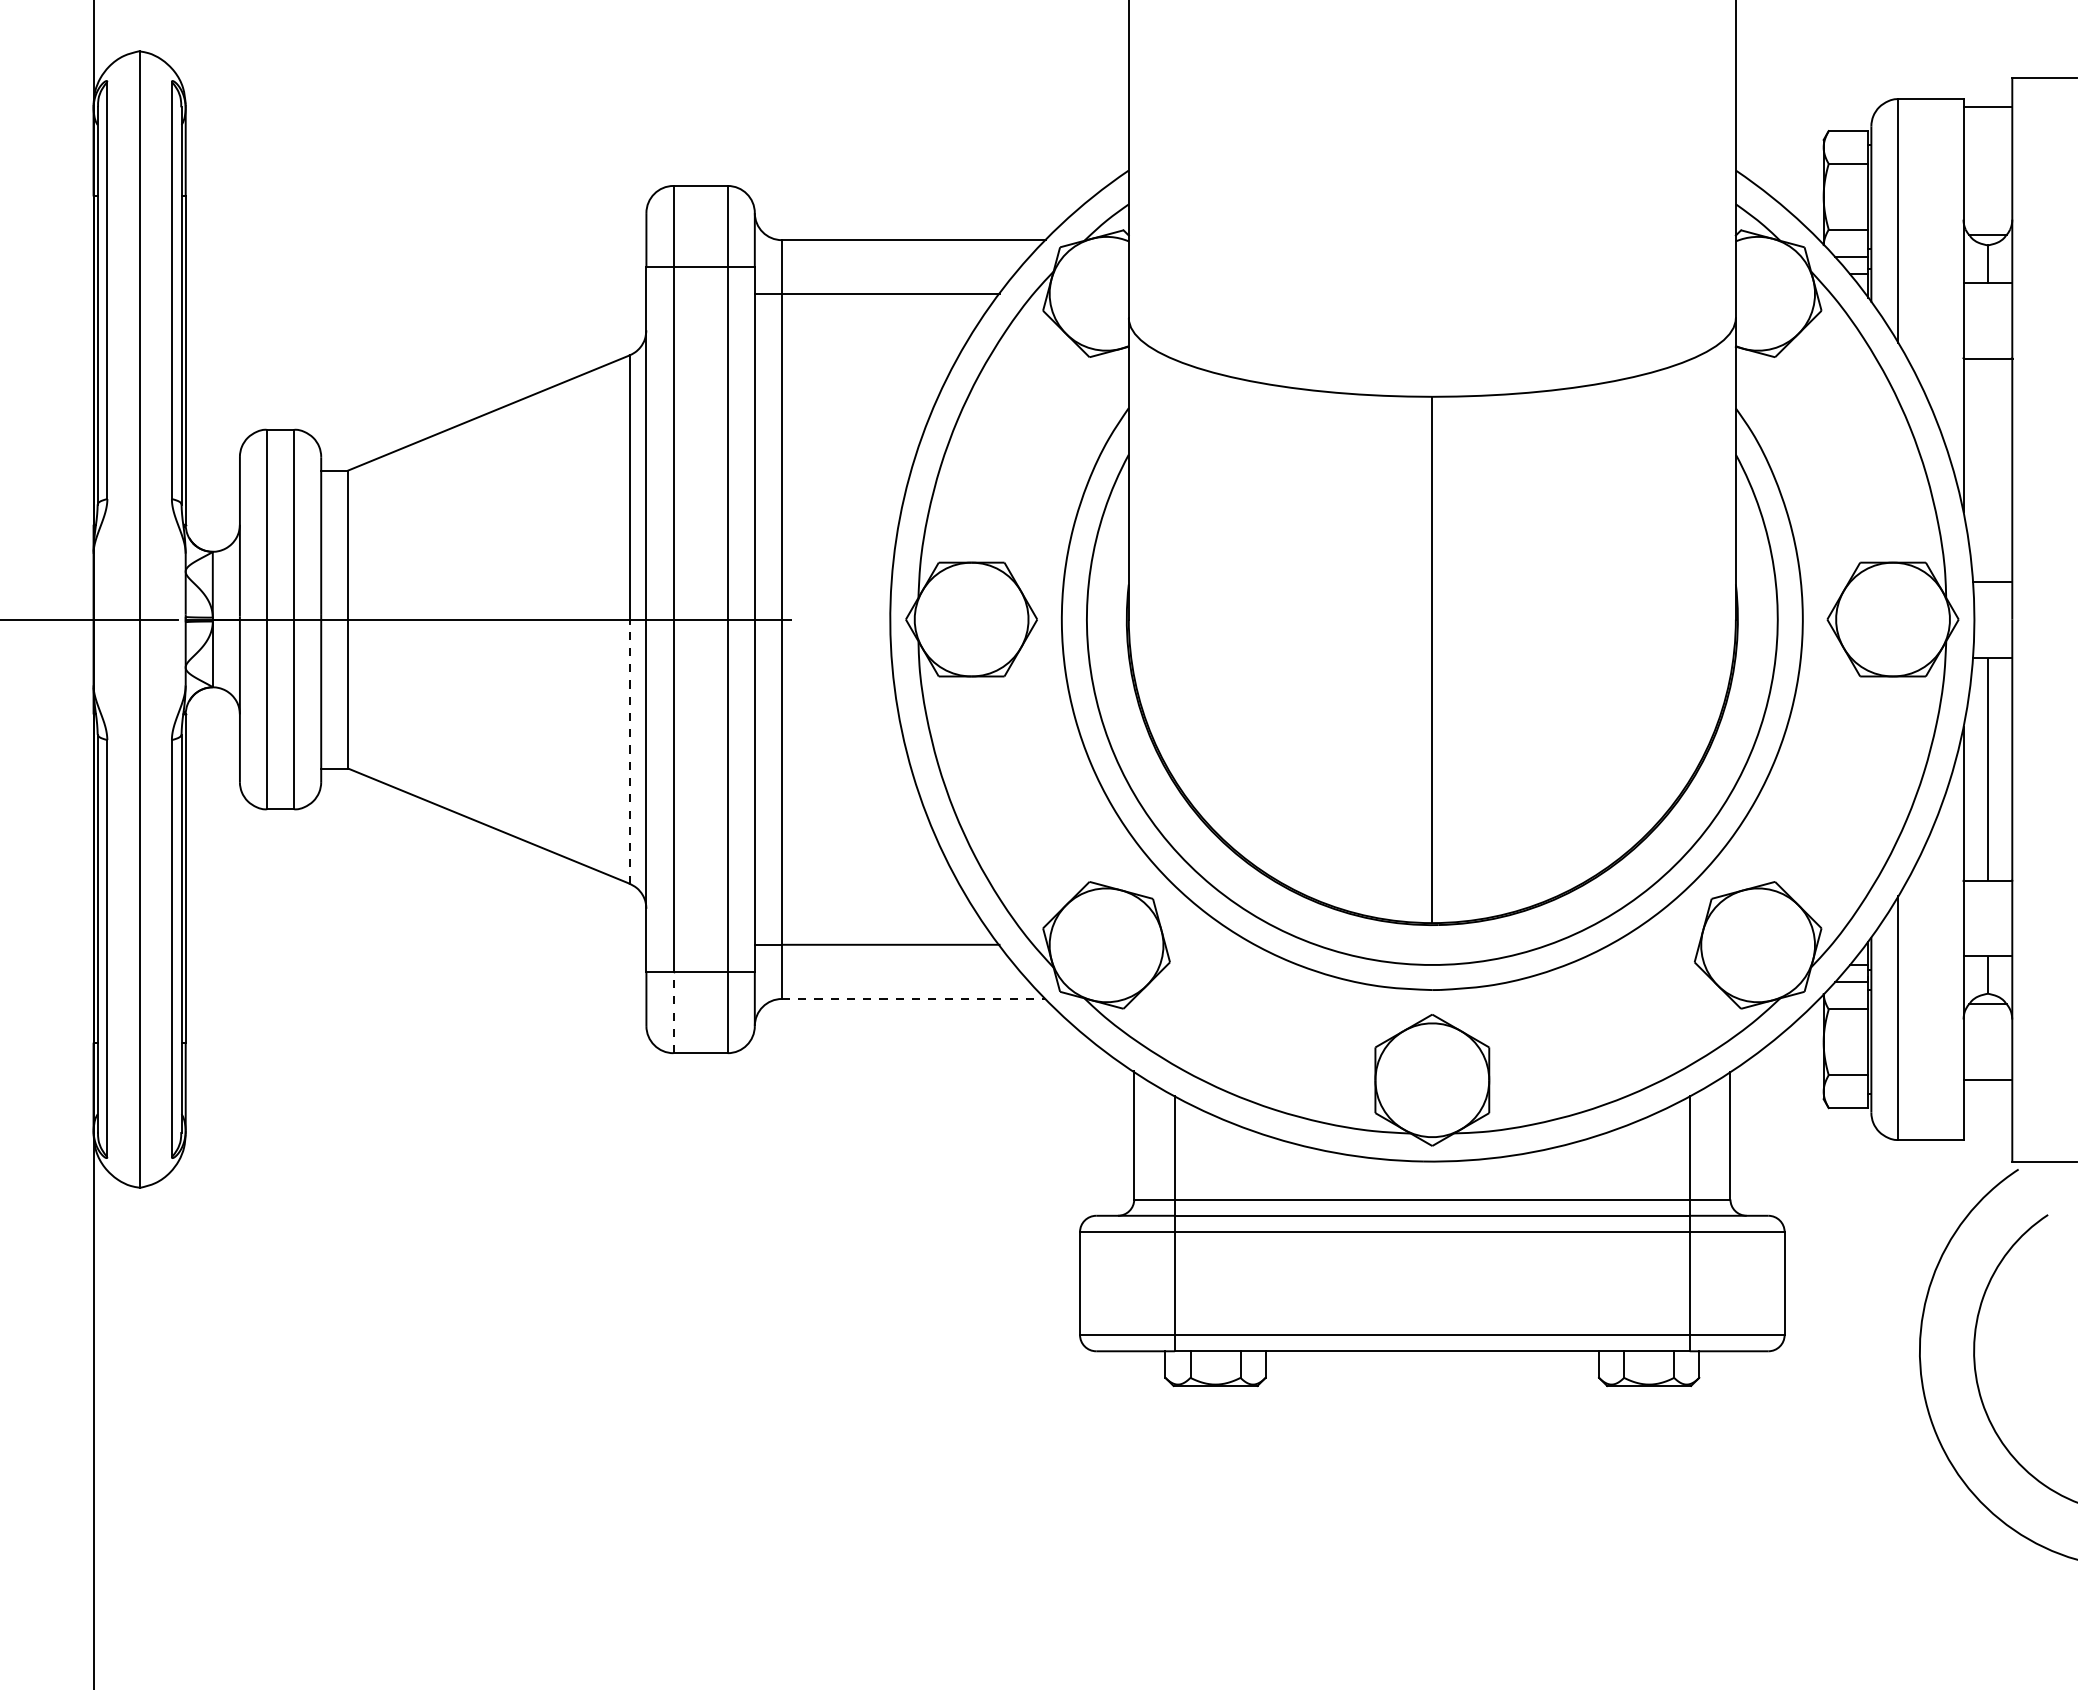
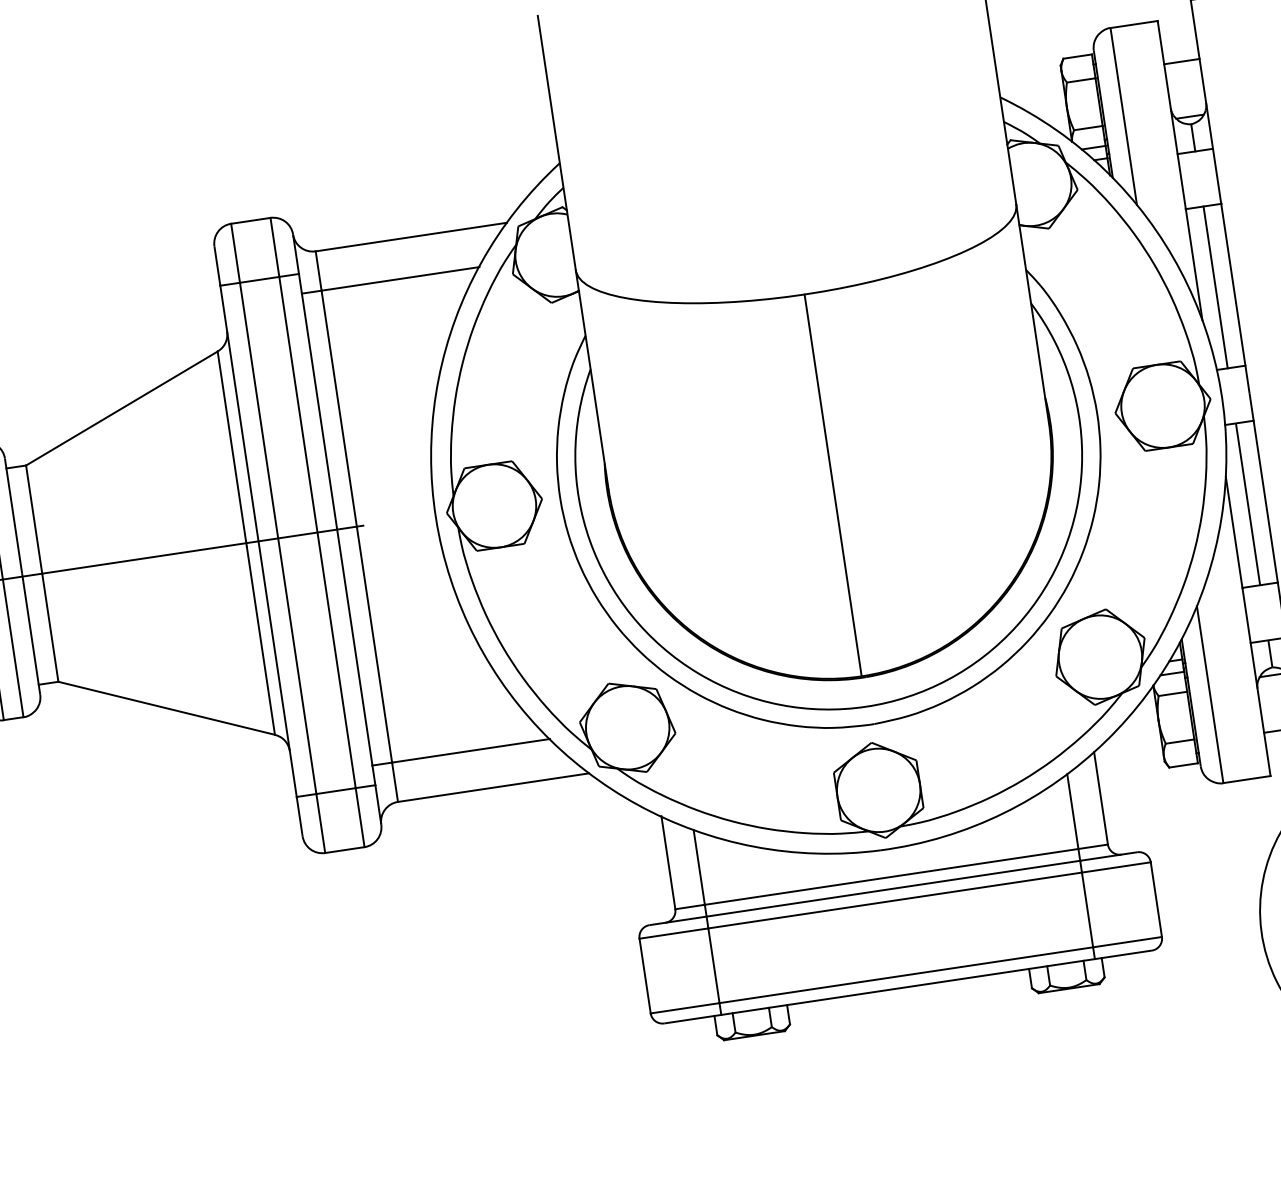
line: (1987, 106) -> (1181, 61), moved
line: (1987, 469) -> (1215, 287), added
line: (629, 754) -> (260, 641), dashed -> solid
line: (913, 998) -> (493, 787), dashed -> solid
line: (673, 1012) -> (320, 823), dashed -> solid

